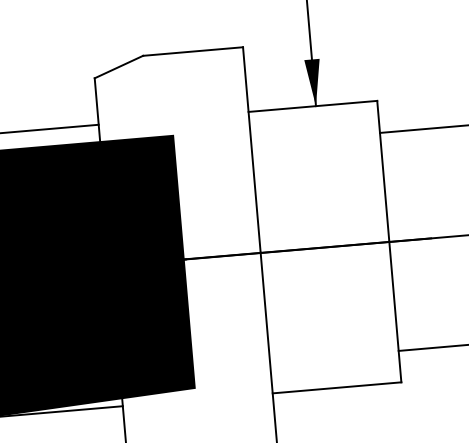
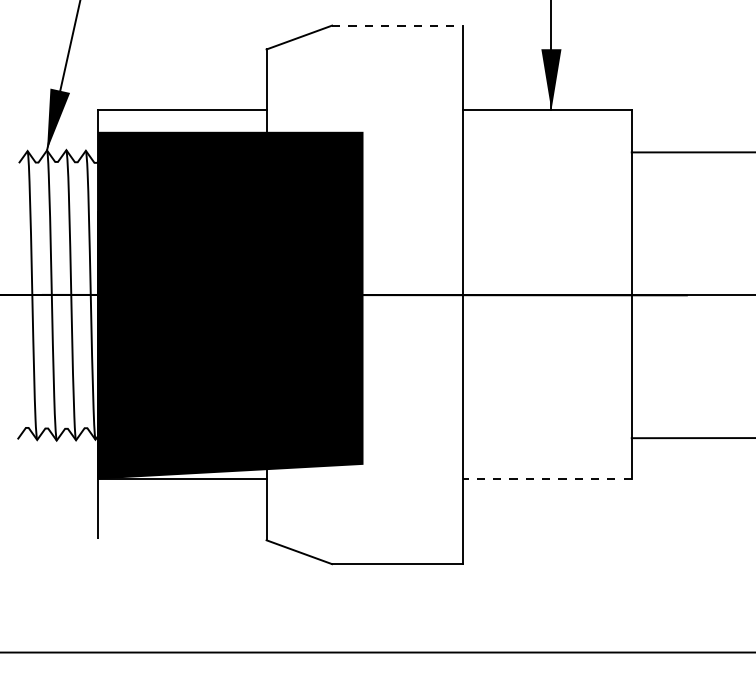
line: (193, 51) -> (398, 25), solid -> dashed
line: (336, 388) -> (546, 479), solid -> dashed

